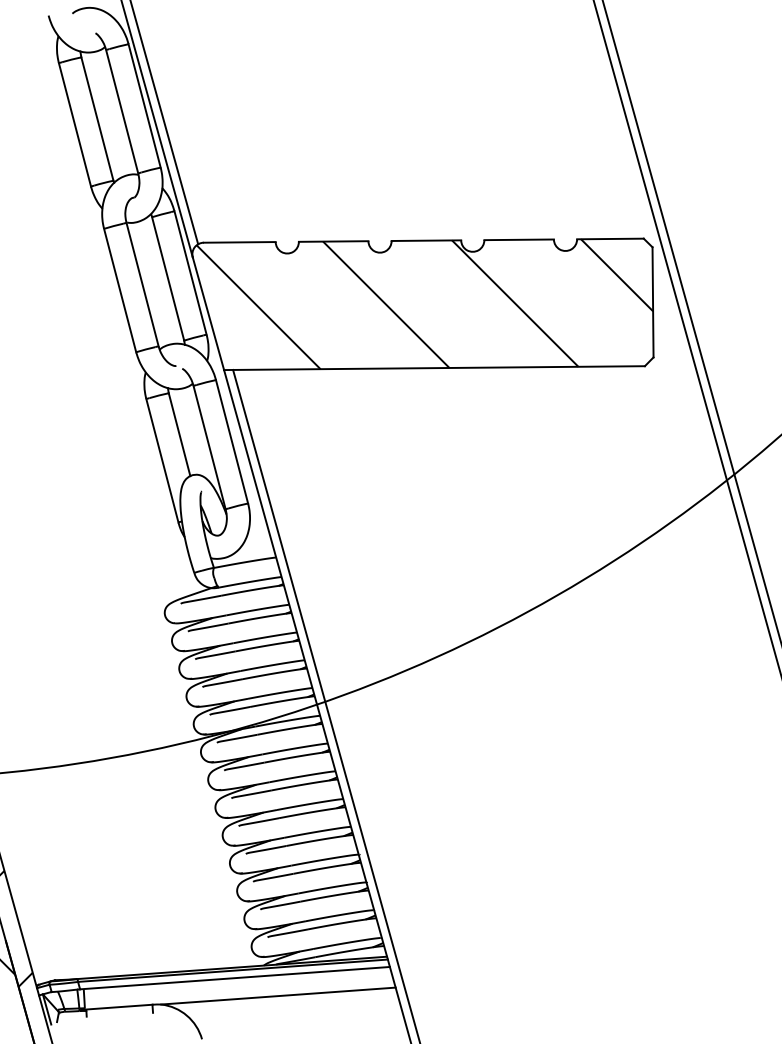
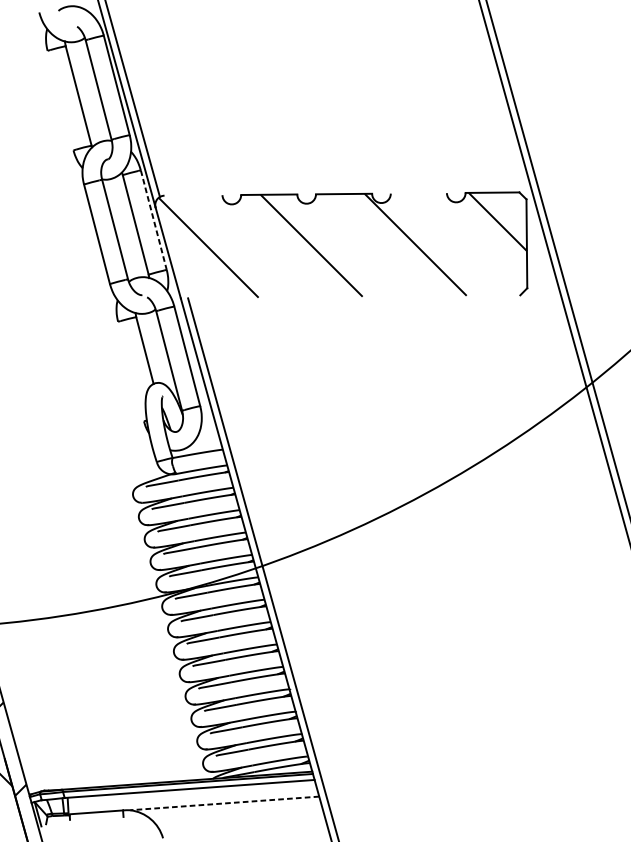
line: (74, 124) -> (60, 100), removed
line: (518, 239) -> (418, 193), removed
line: (239, 242) -> (193, 195), removed
line: (190, 273) -> (153, 220), solid -> dashed
line: (434, 368) -> (350, 297), removed
line: (162, 460) -> (131, 371), removed
line: (277, 996) -> (223, 803), solid -> dashed

